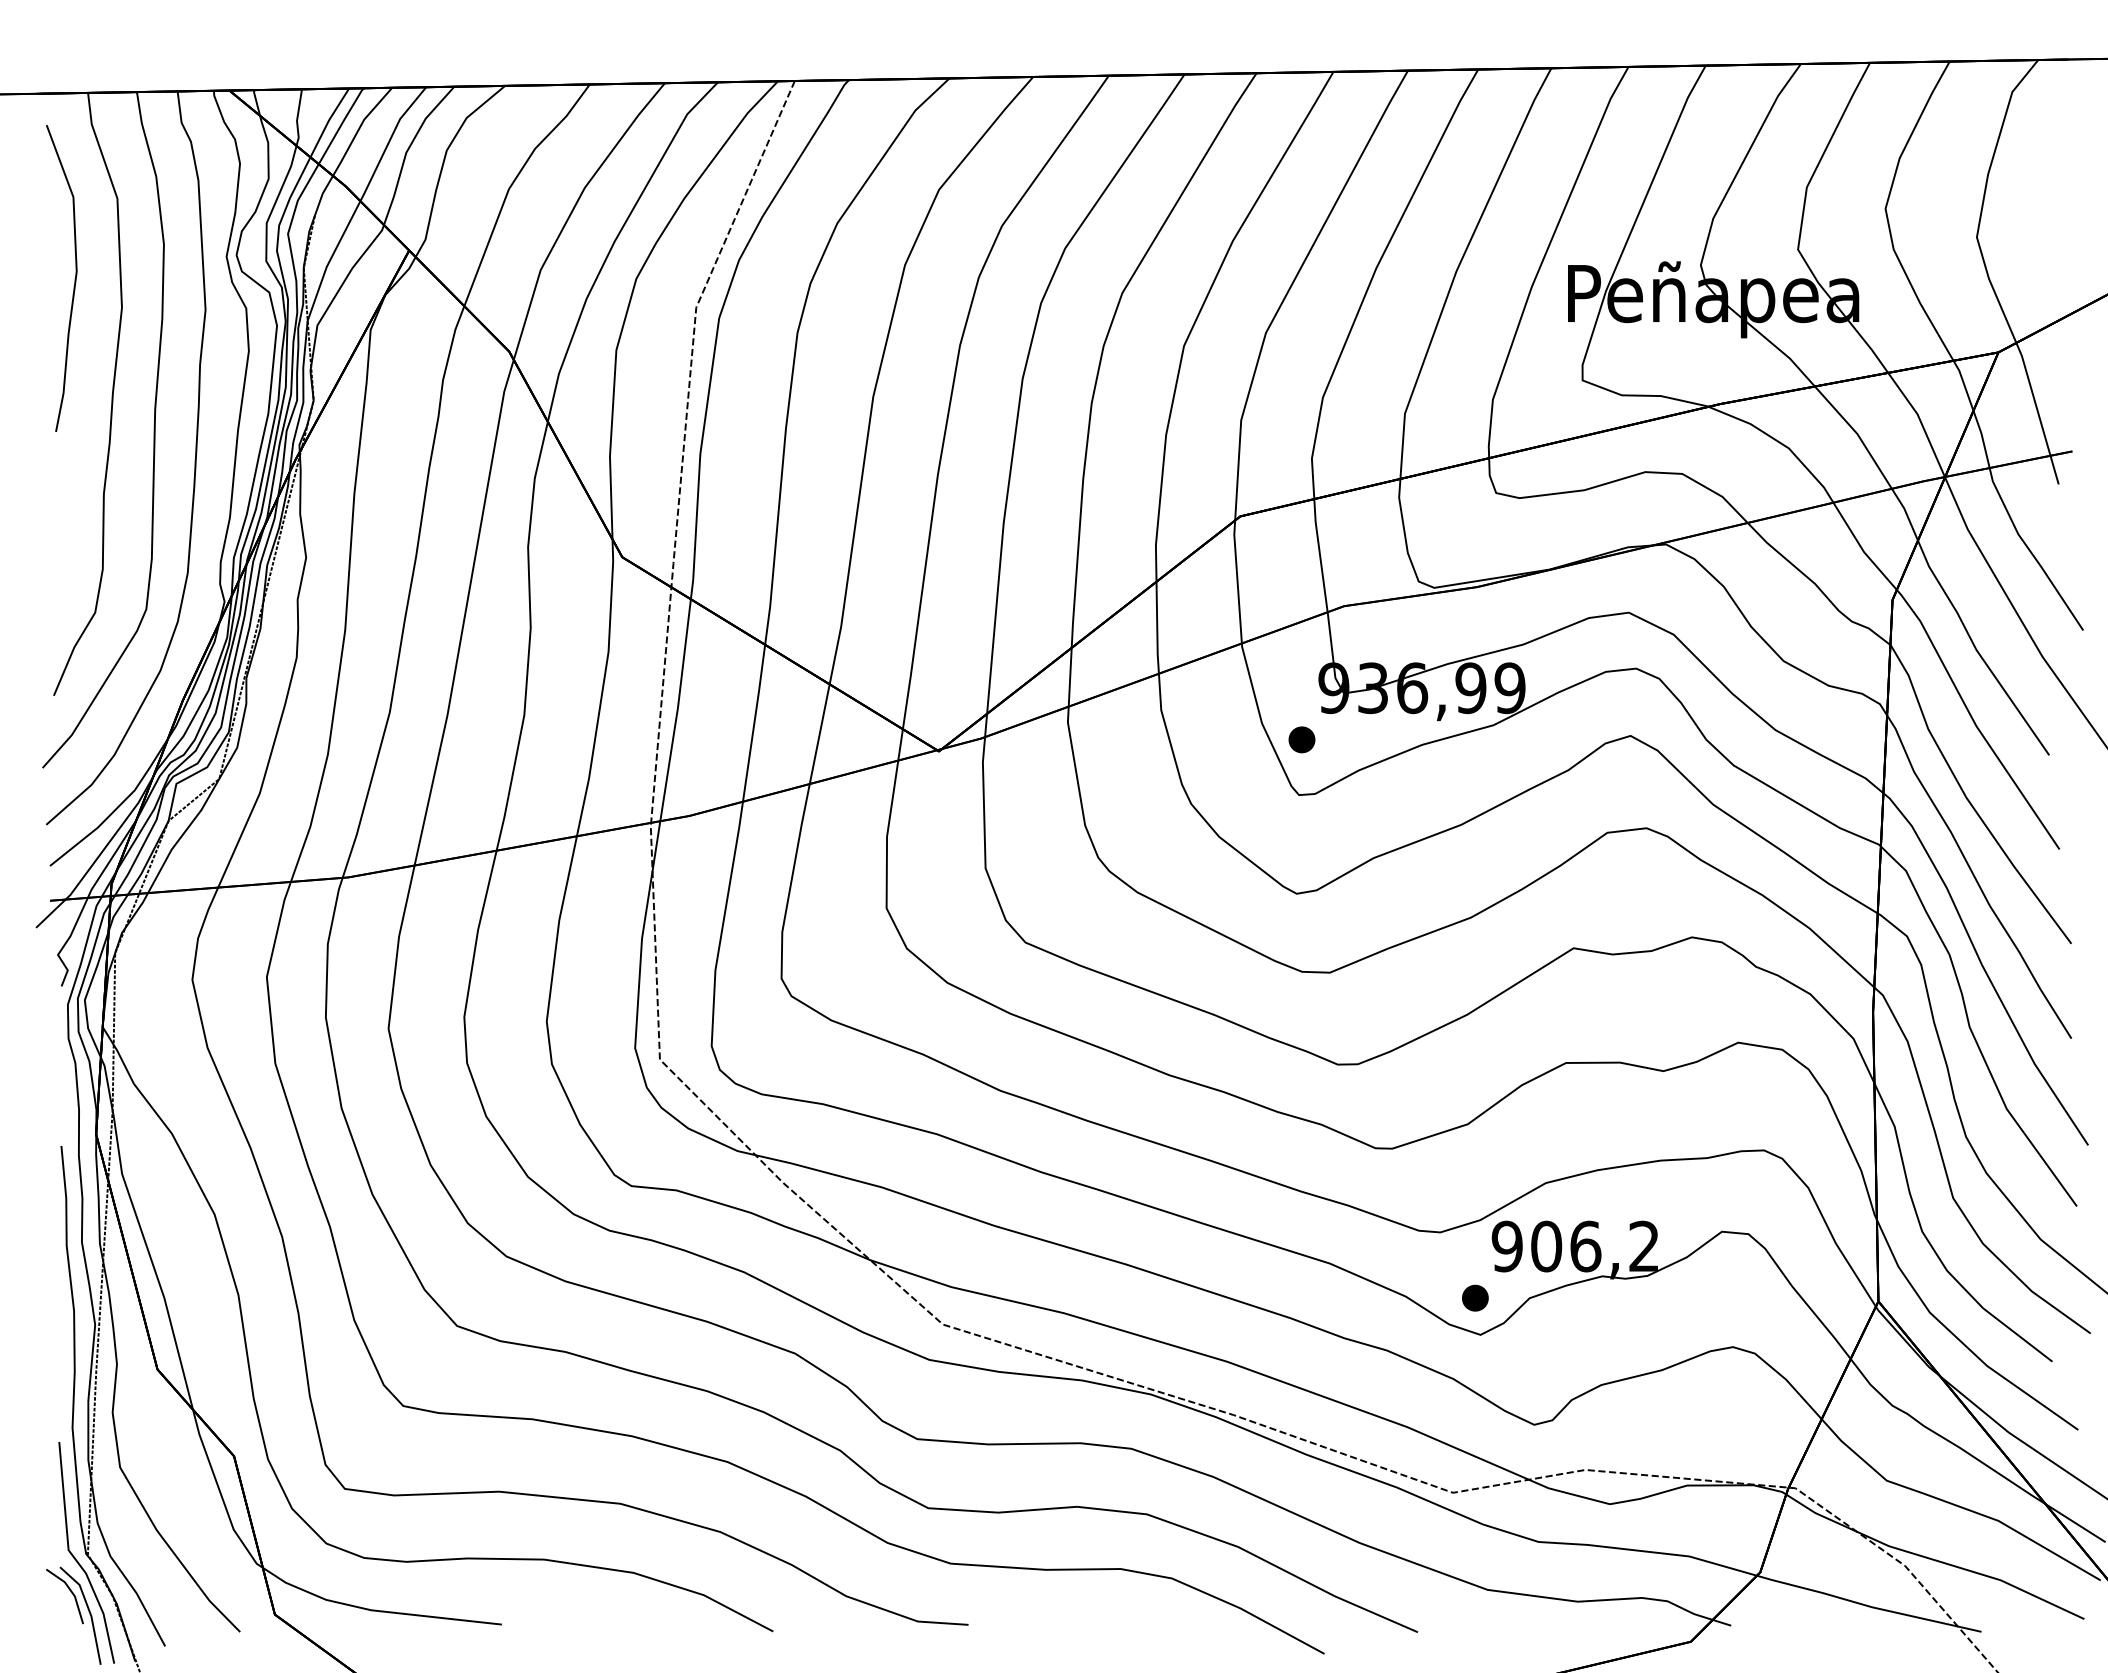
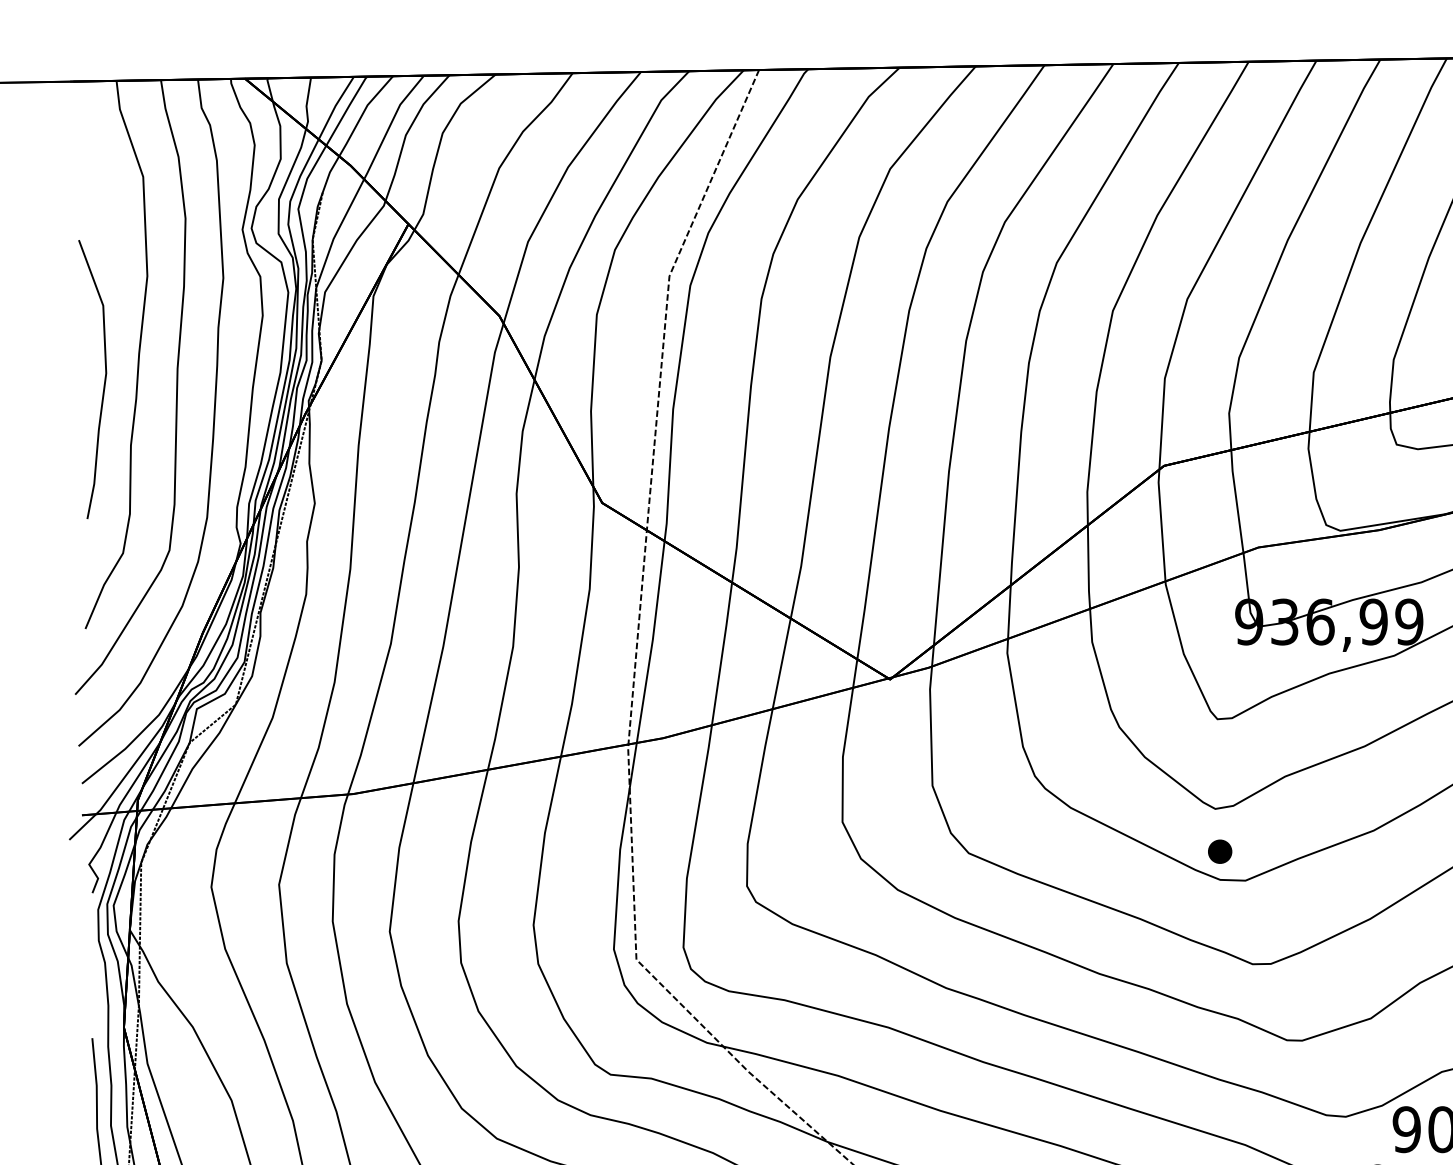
curve: (74, 279) -> (104, 380), moved
part: (1301, 739) -> (1219, 851), moved

